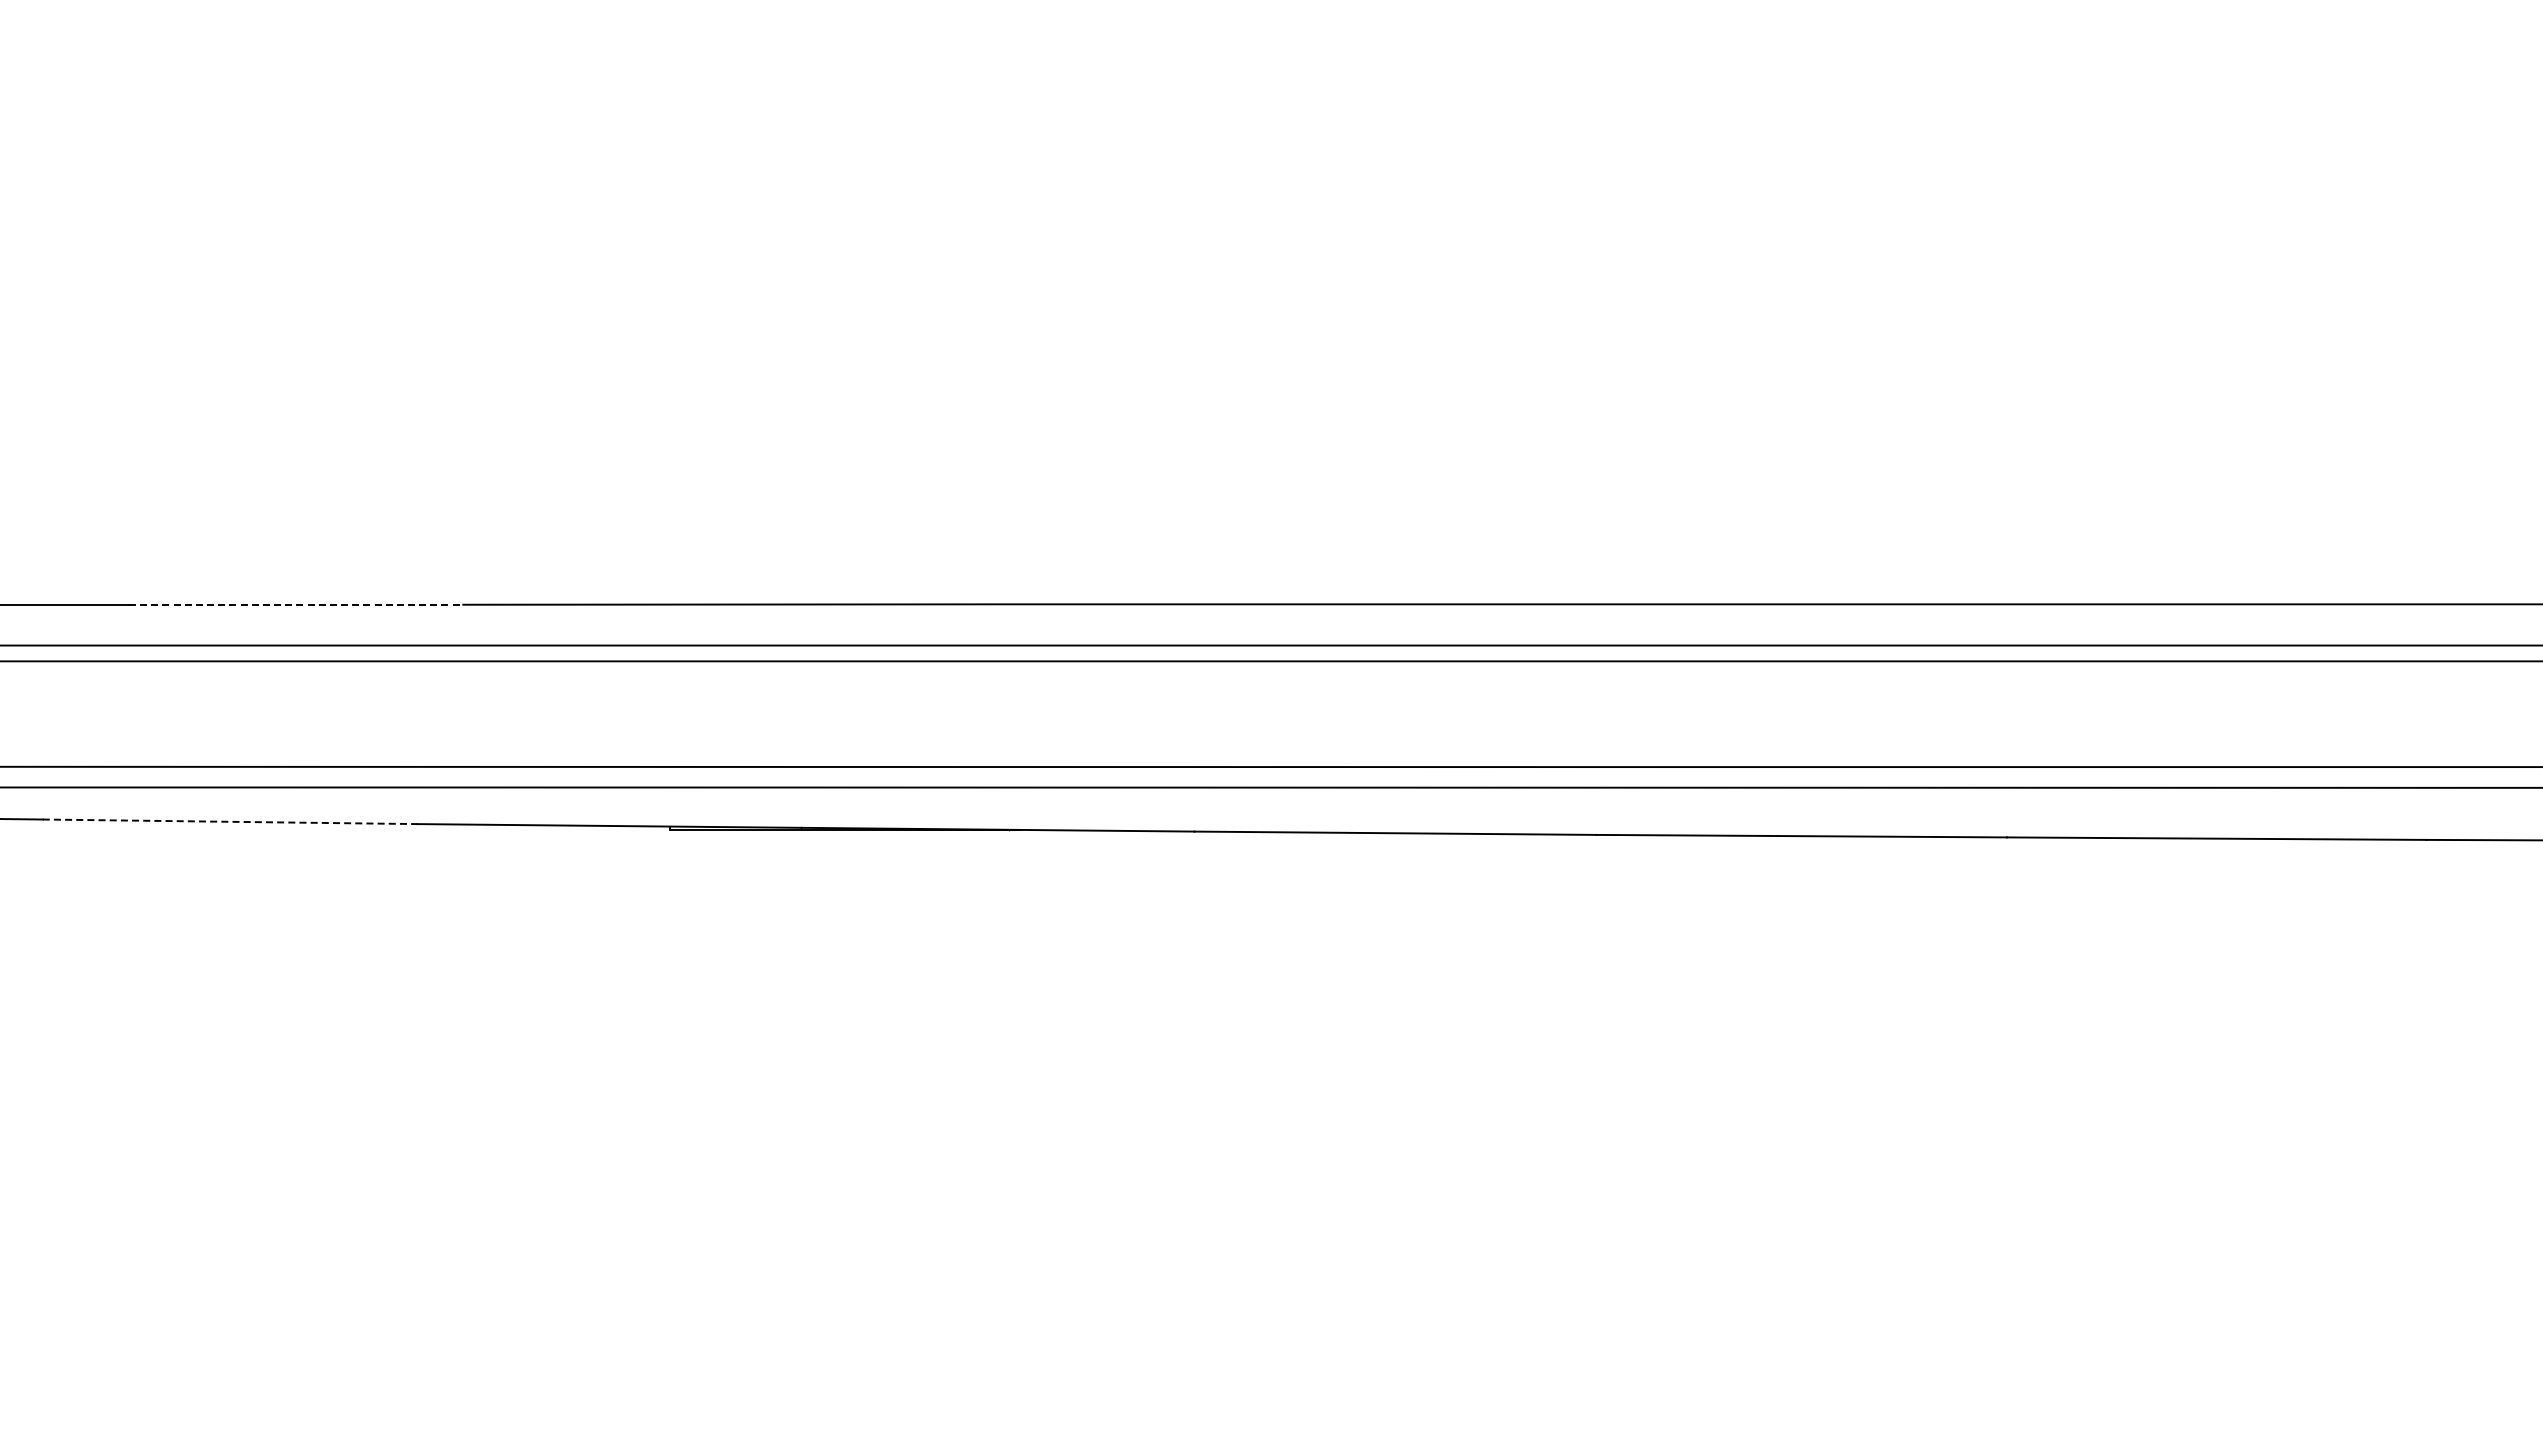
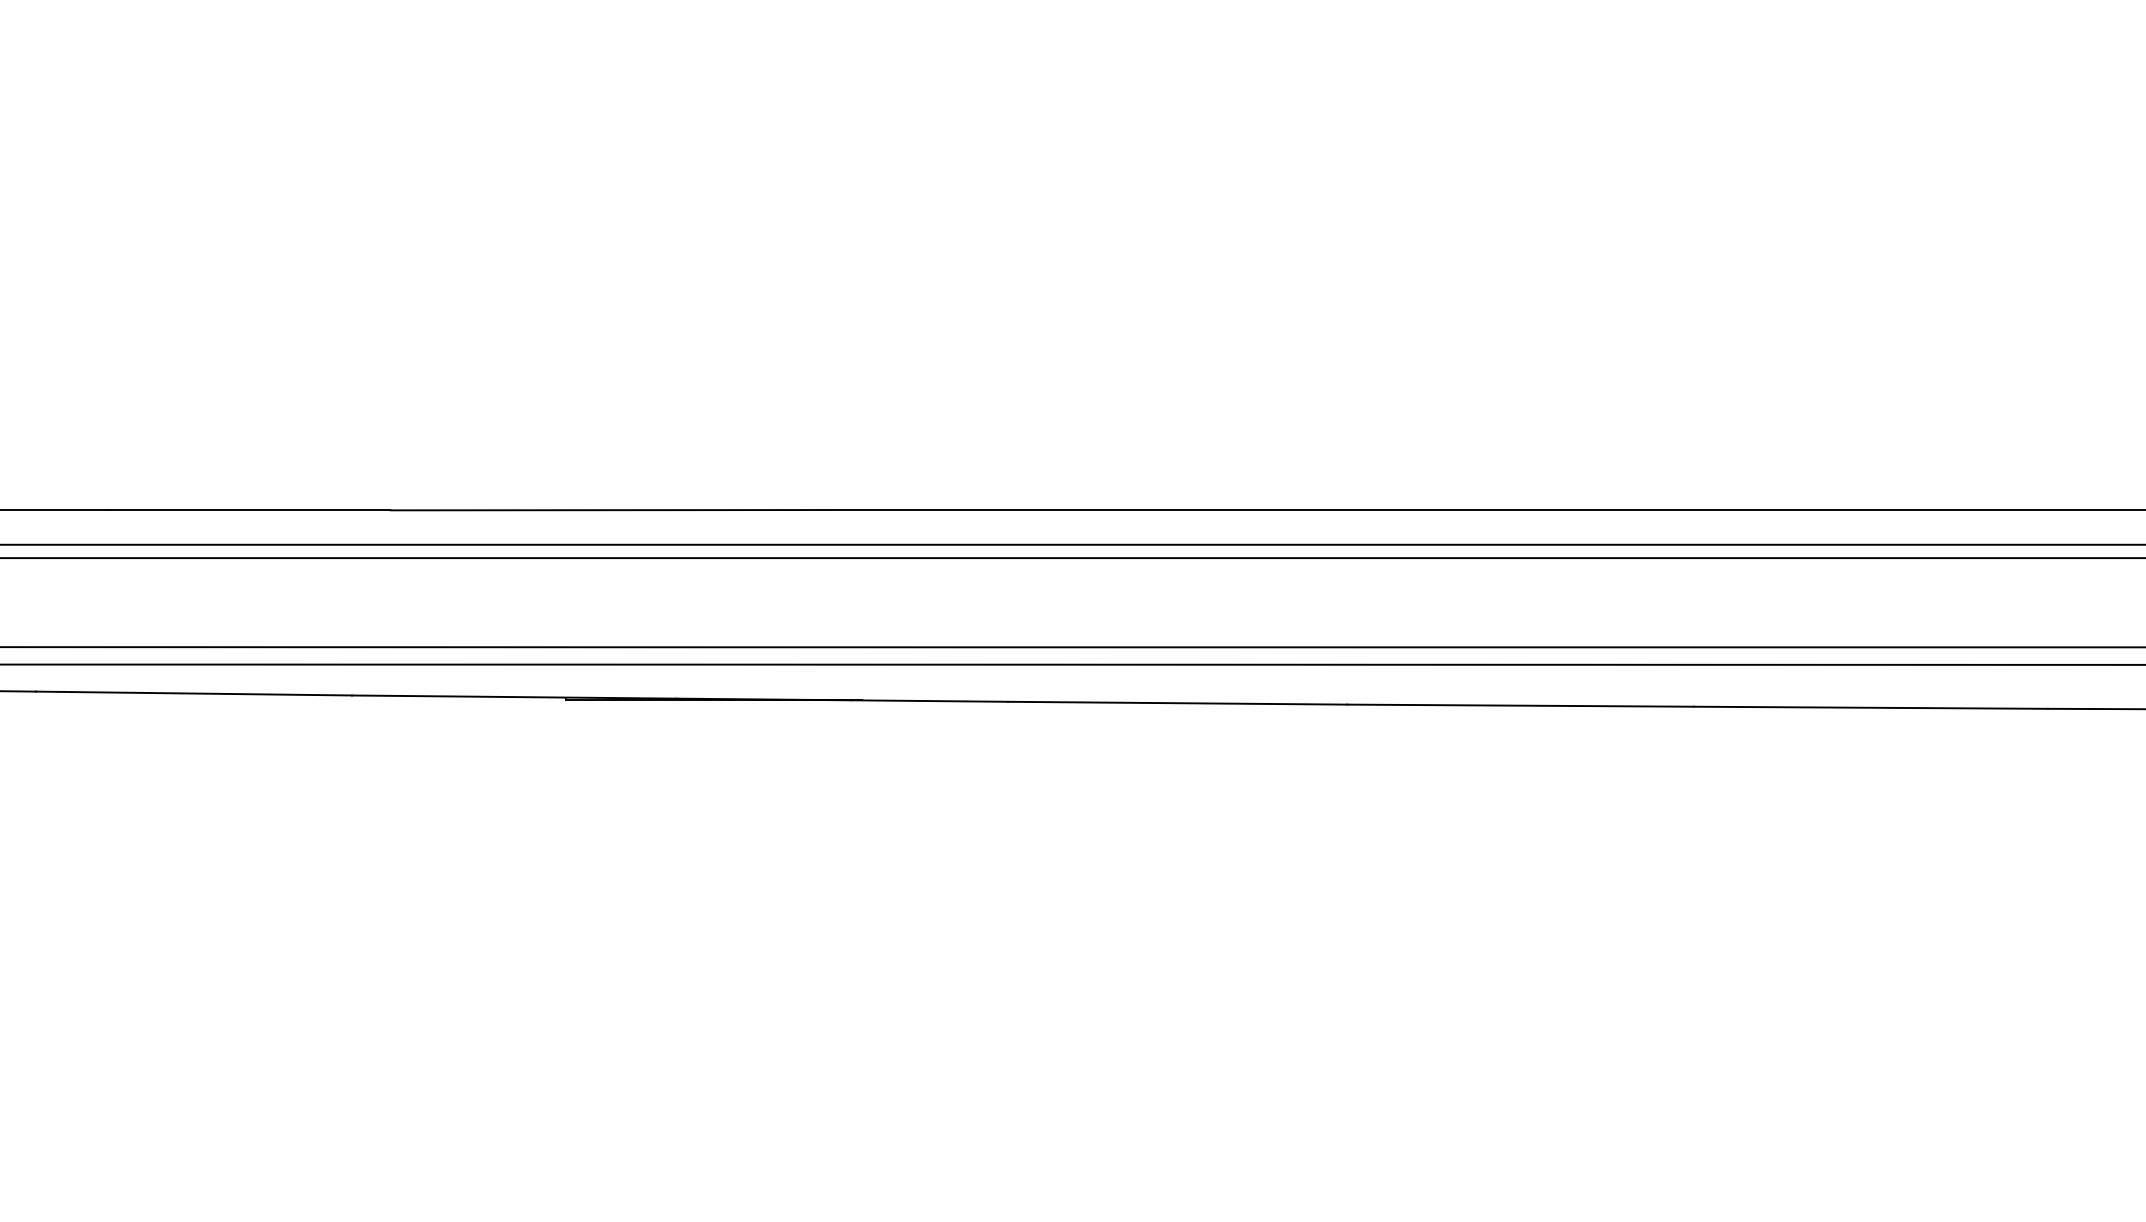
line: (295, 604) -> (249, 510), dashed -> solid
line: (230, 821) -> (194, 693), dashed -> solid

